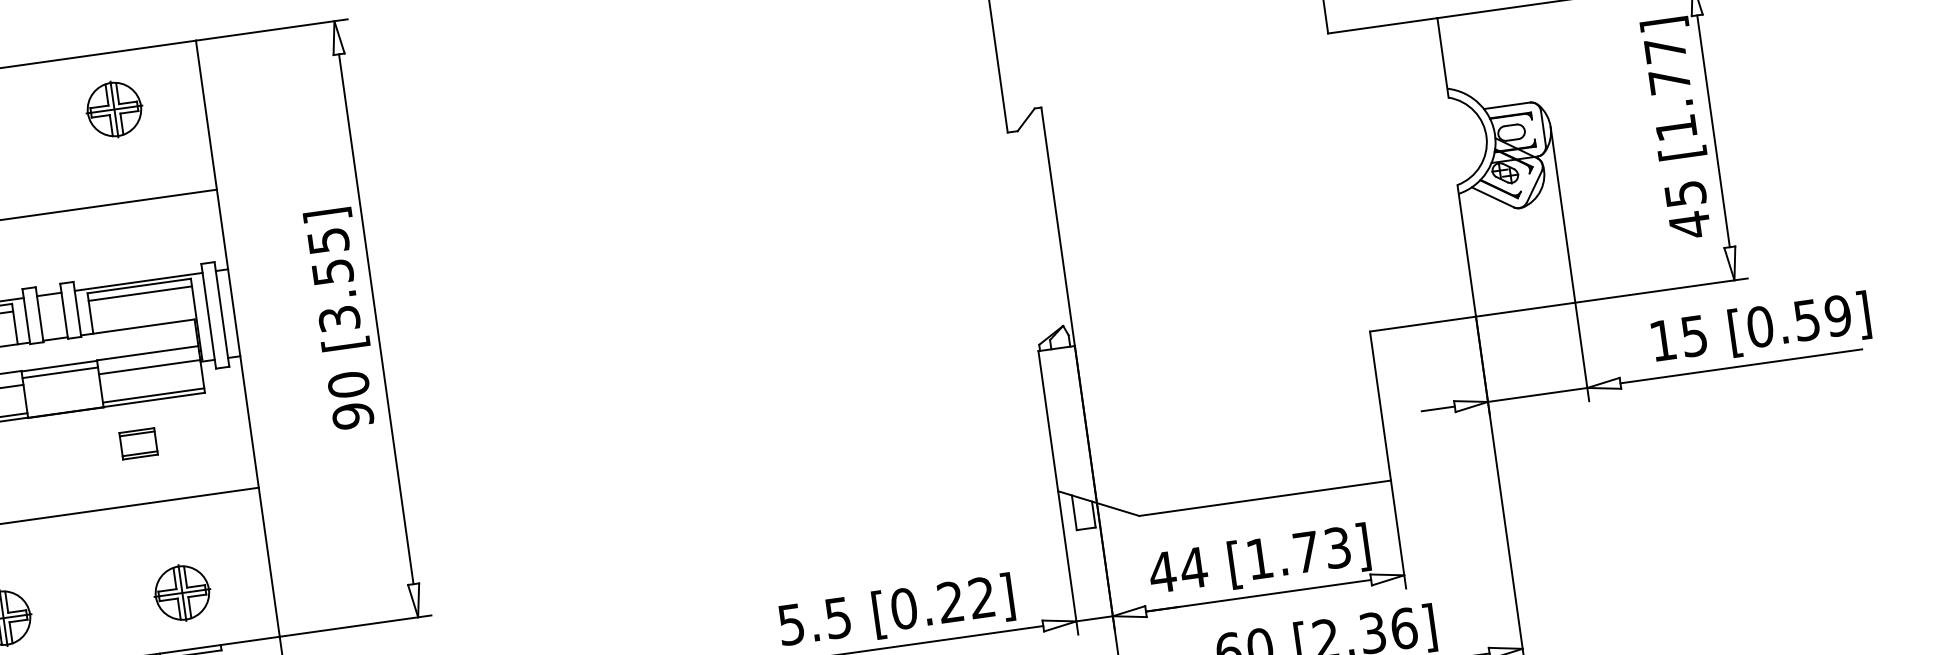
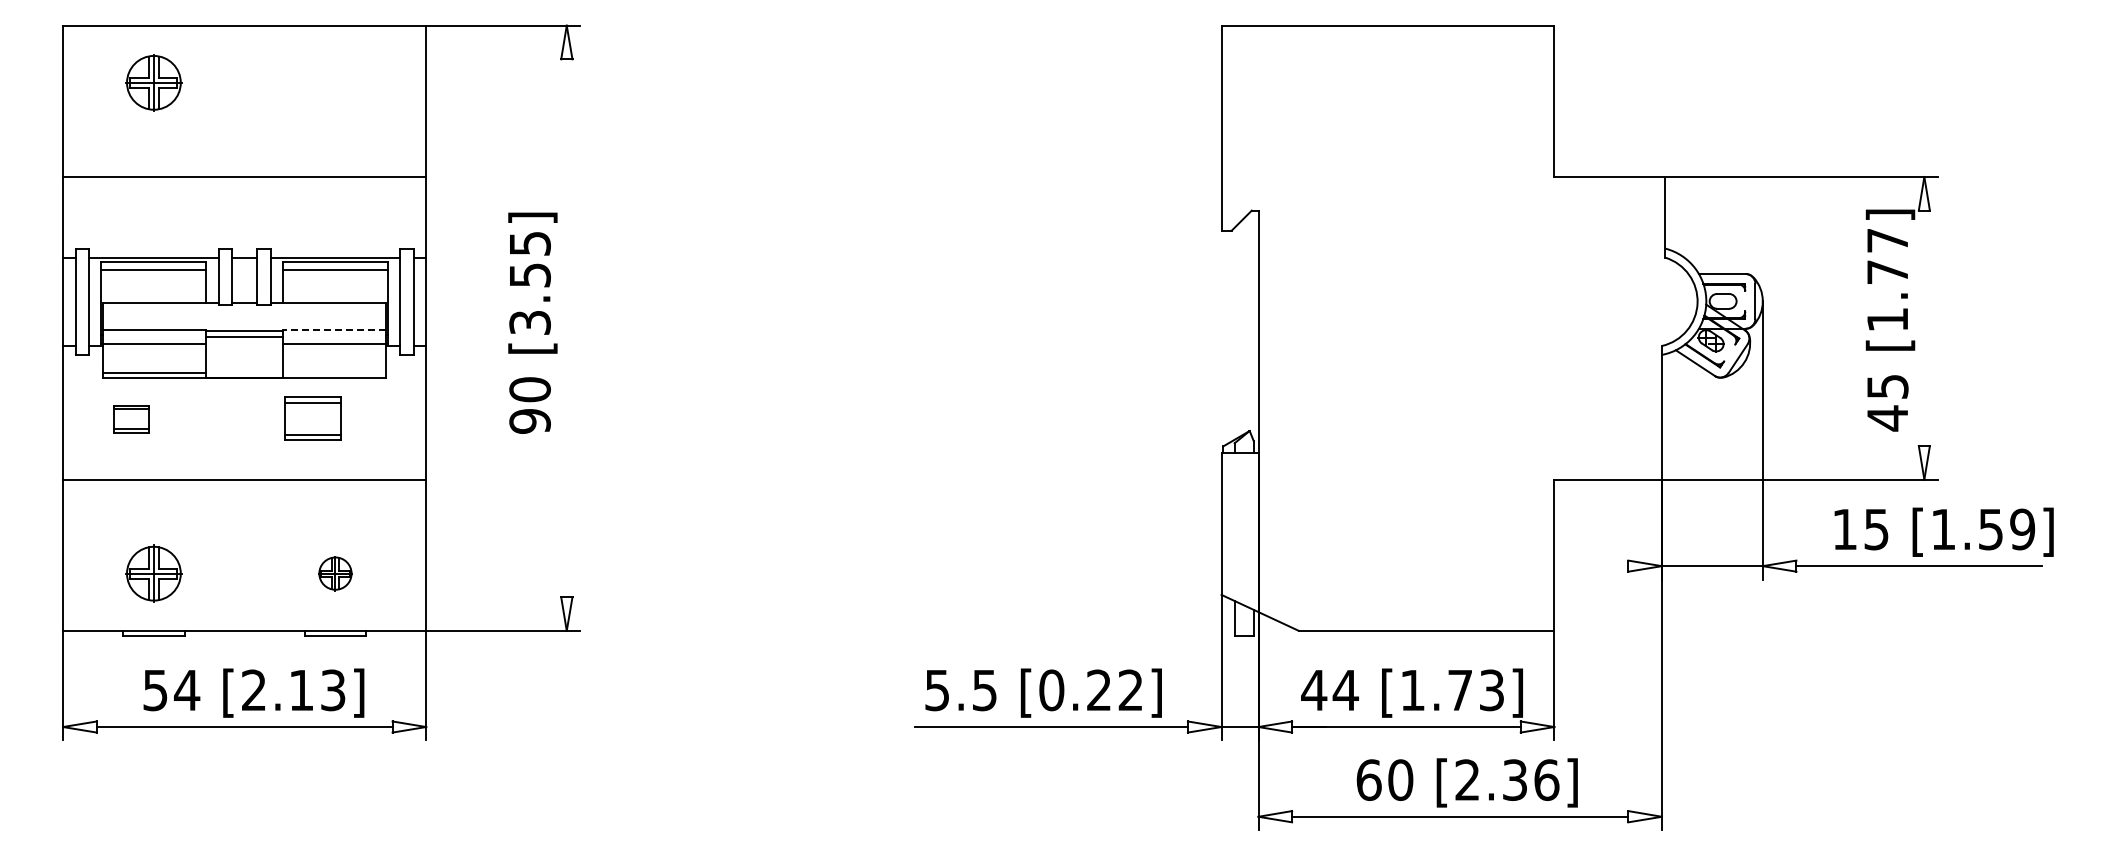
part: (114, 109) -> (335, 82), removed
line: (1713, 130) -> (1924, 327), removed
line: (376, 319) -> (566, 328), removed
text: (1760, 326) -> (1943, 529), [0.59] -> [1.59]
line: (146, 353) -> (333, 330), solid -> dashed
line: (153, 395) -> (334, 373), removed
line: (1438, 409) -> (1611, 566), removed
part: (138, 444) -> (312, 419), size x1.6
part: (182, 592) -> (335, 573), size x0.6

